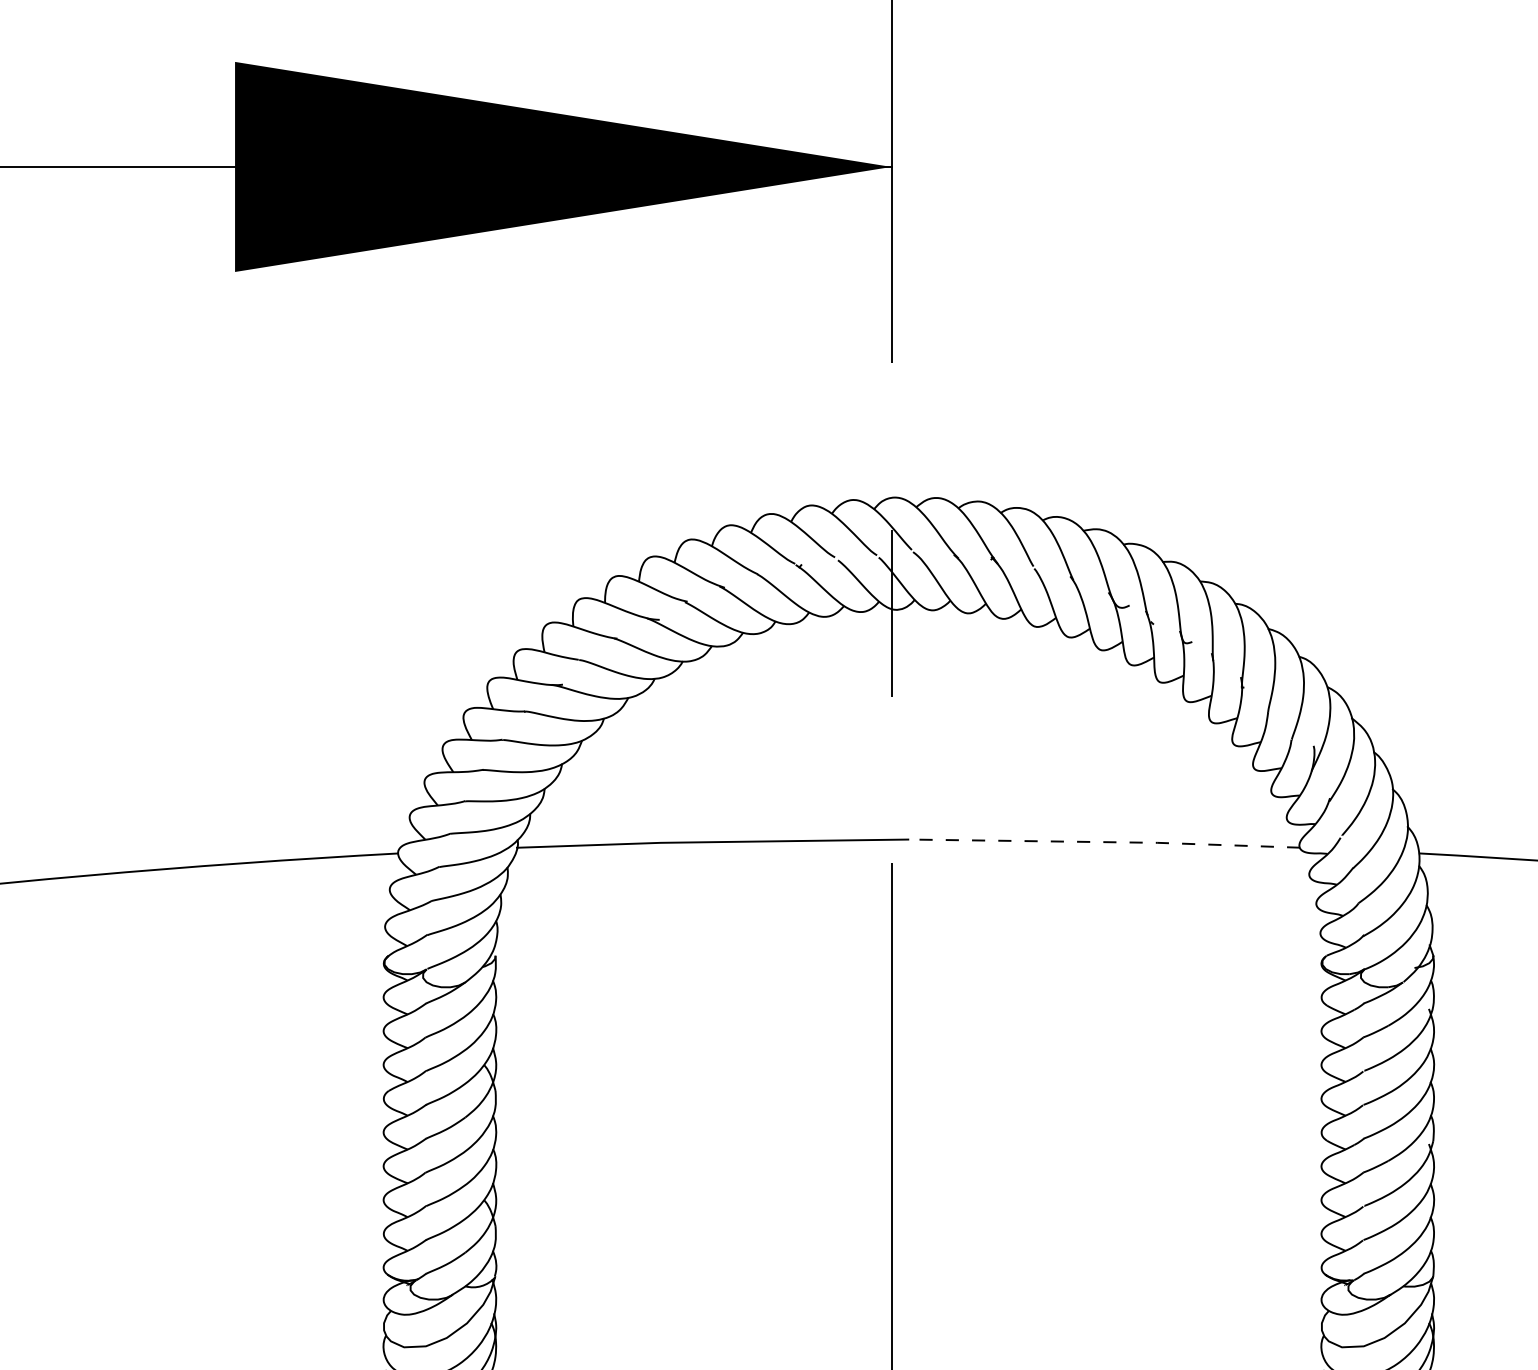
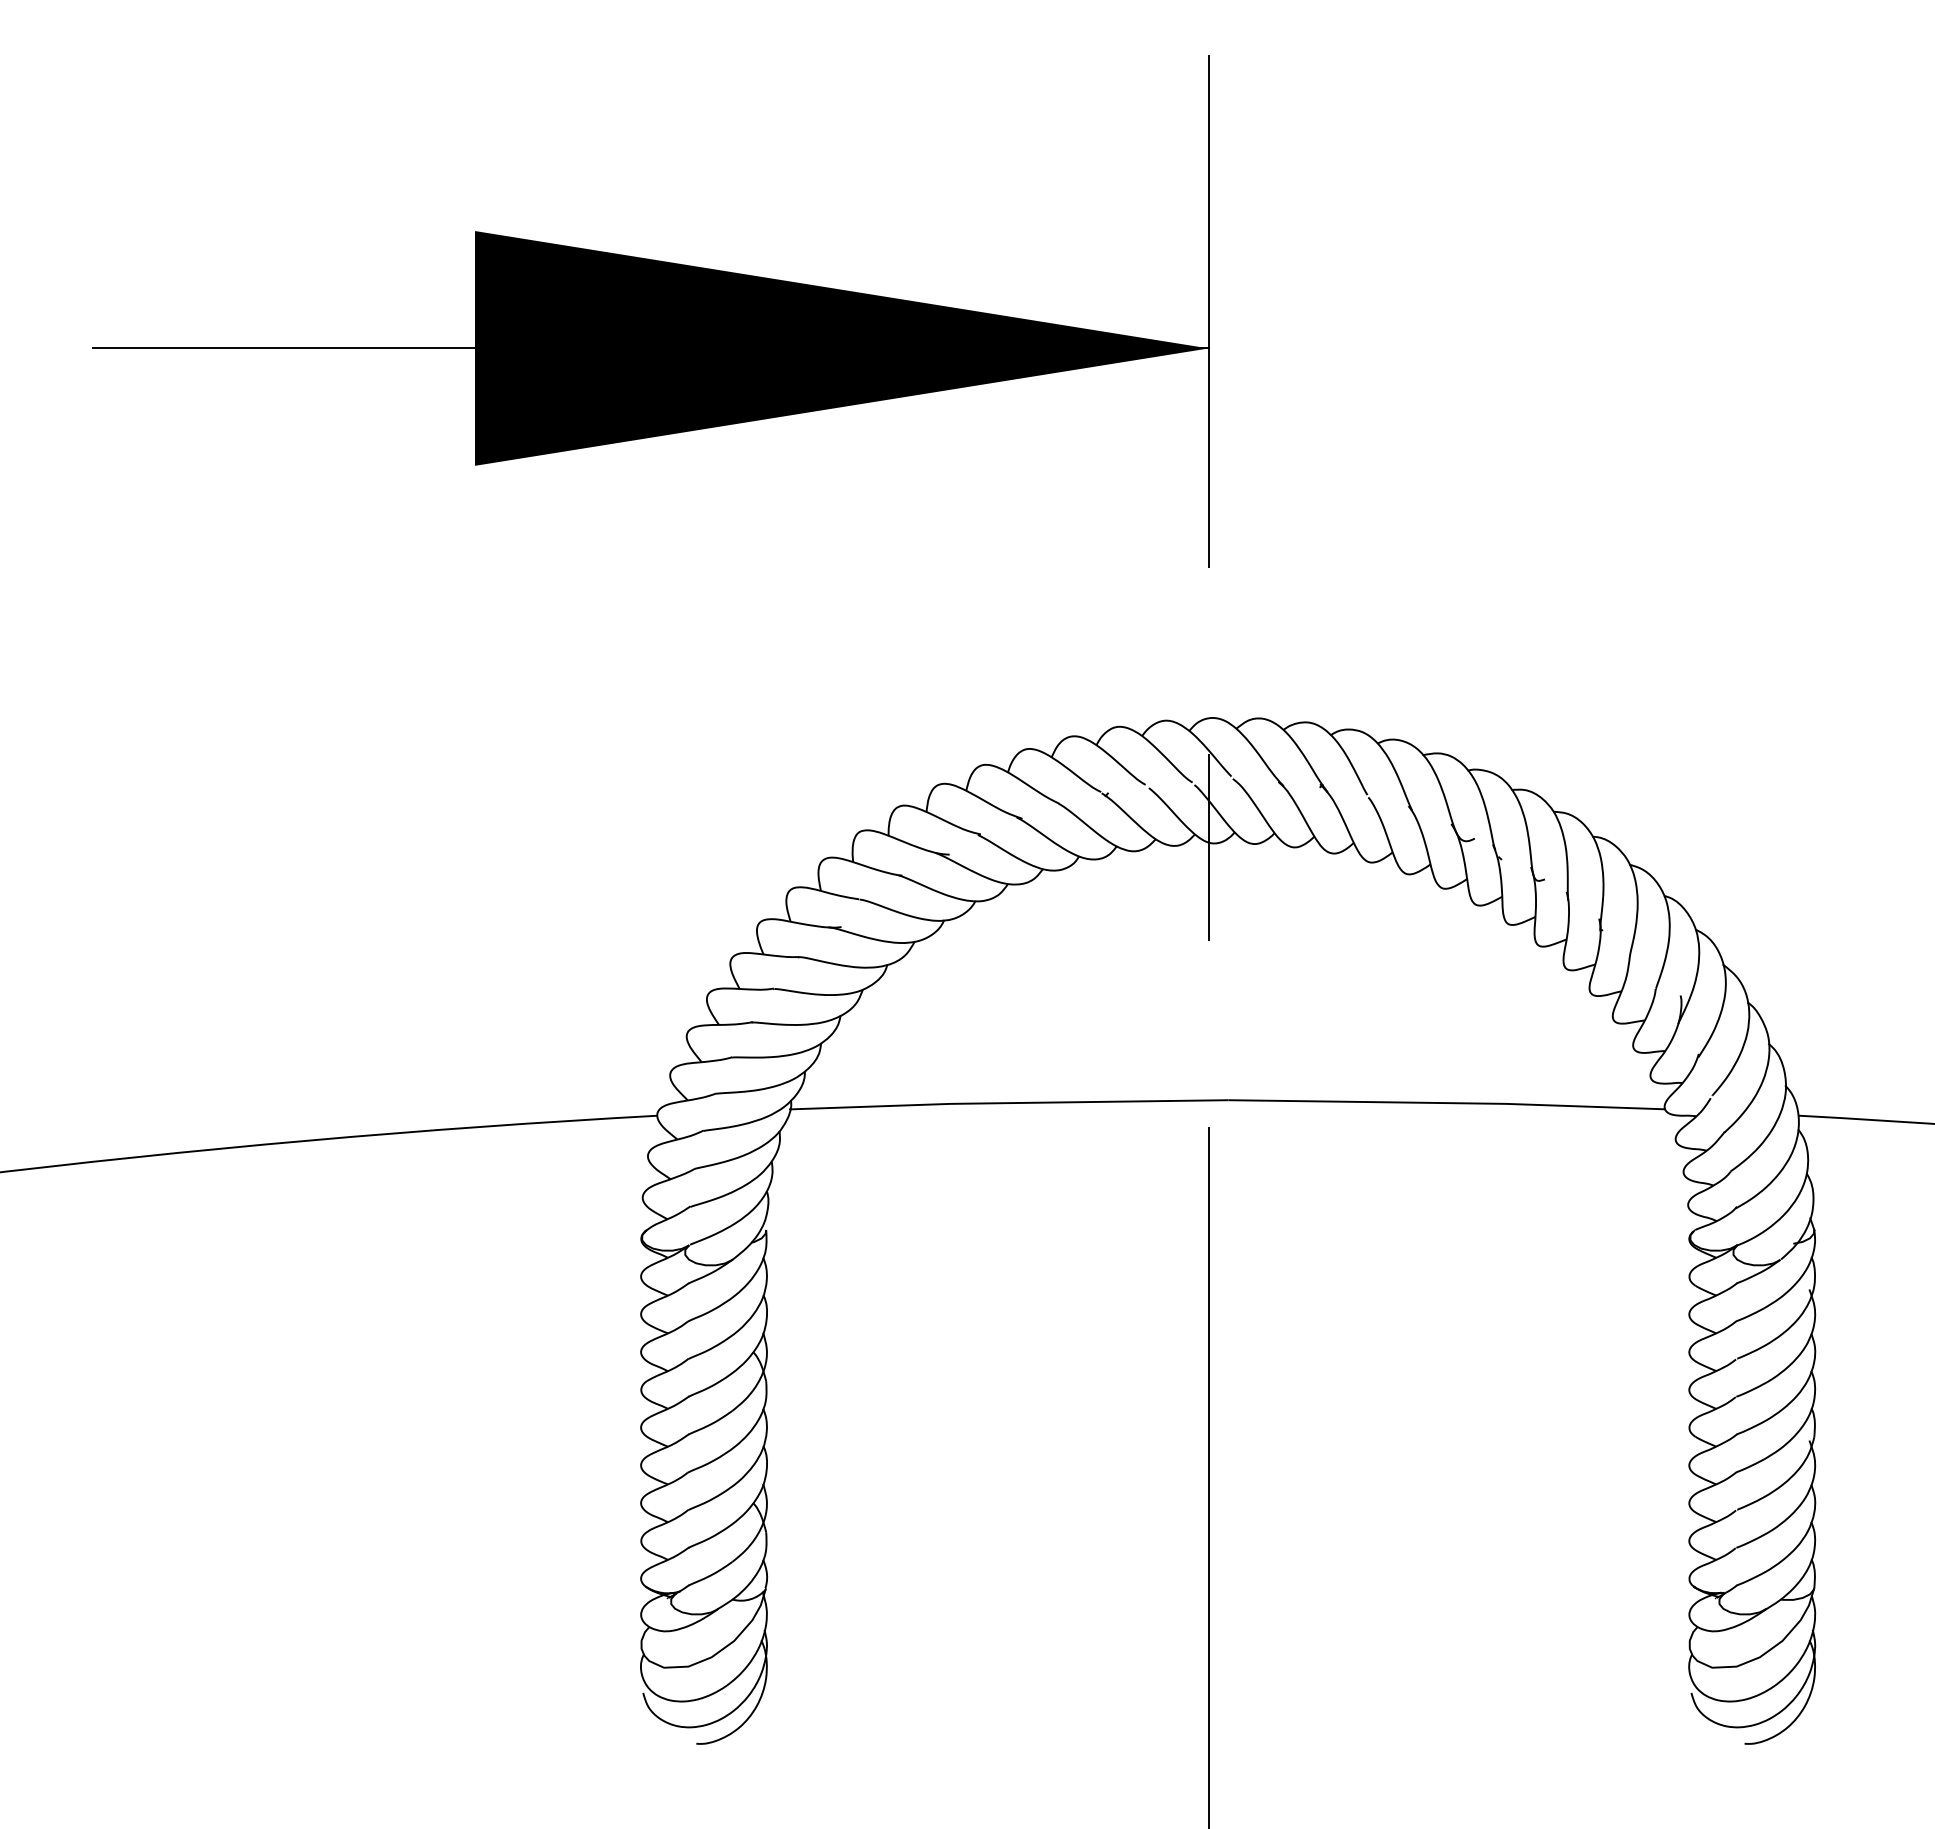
line: (1105, 842) -> (1447, 1103), dashed -> solid

